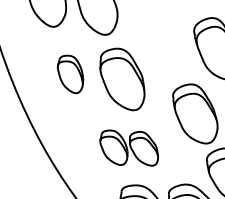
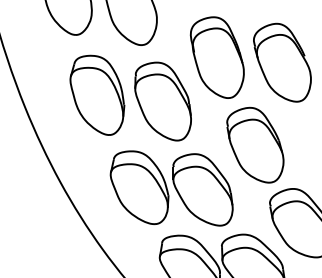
part: (164, 44) -> (216, 57), added
part: (70, 73) -> (97, 94), size x1.67
part: (129, 148) -> (171, 188), size x1.67

